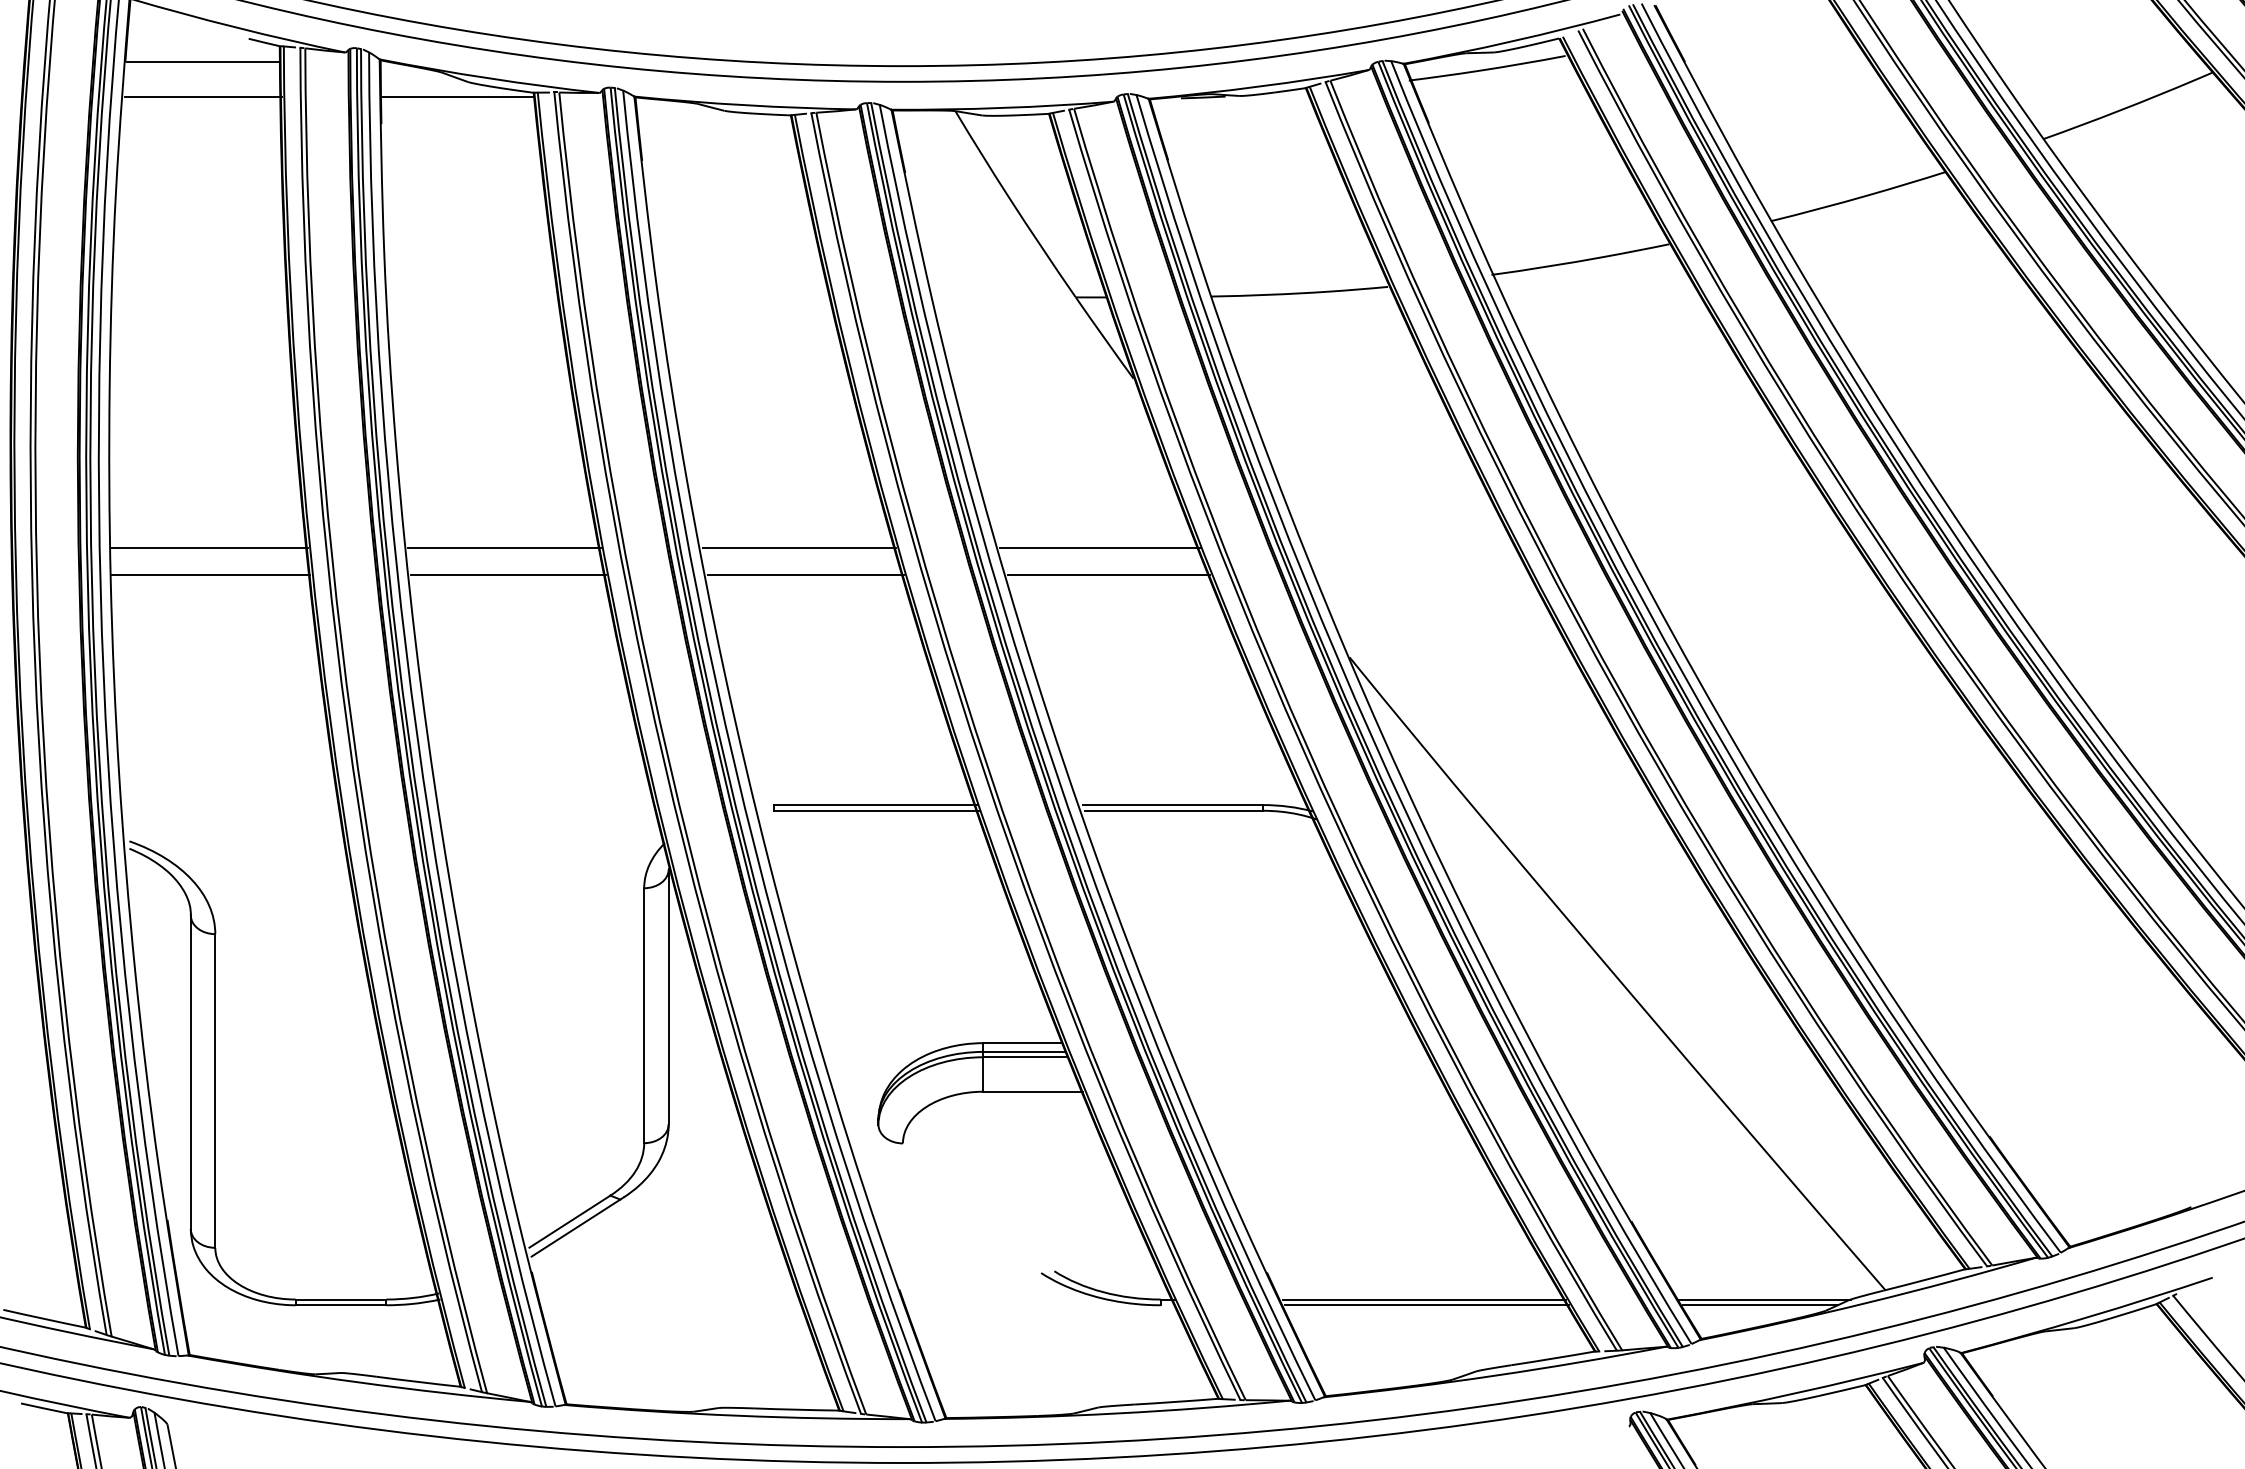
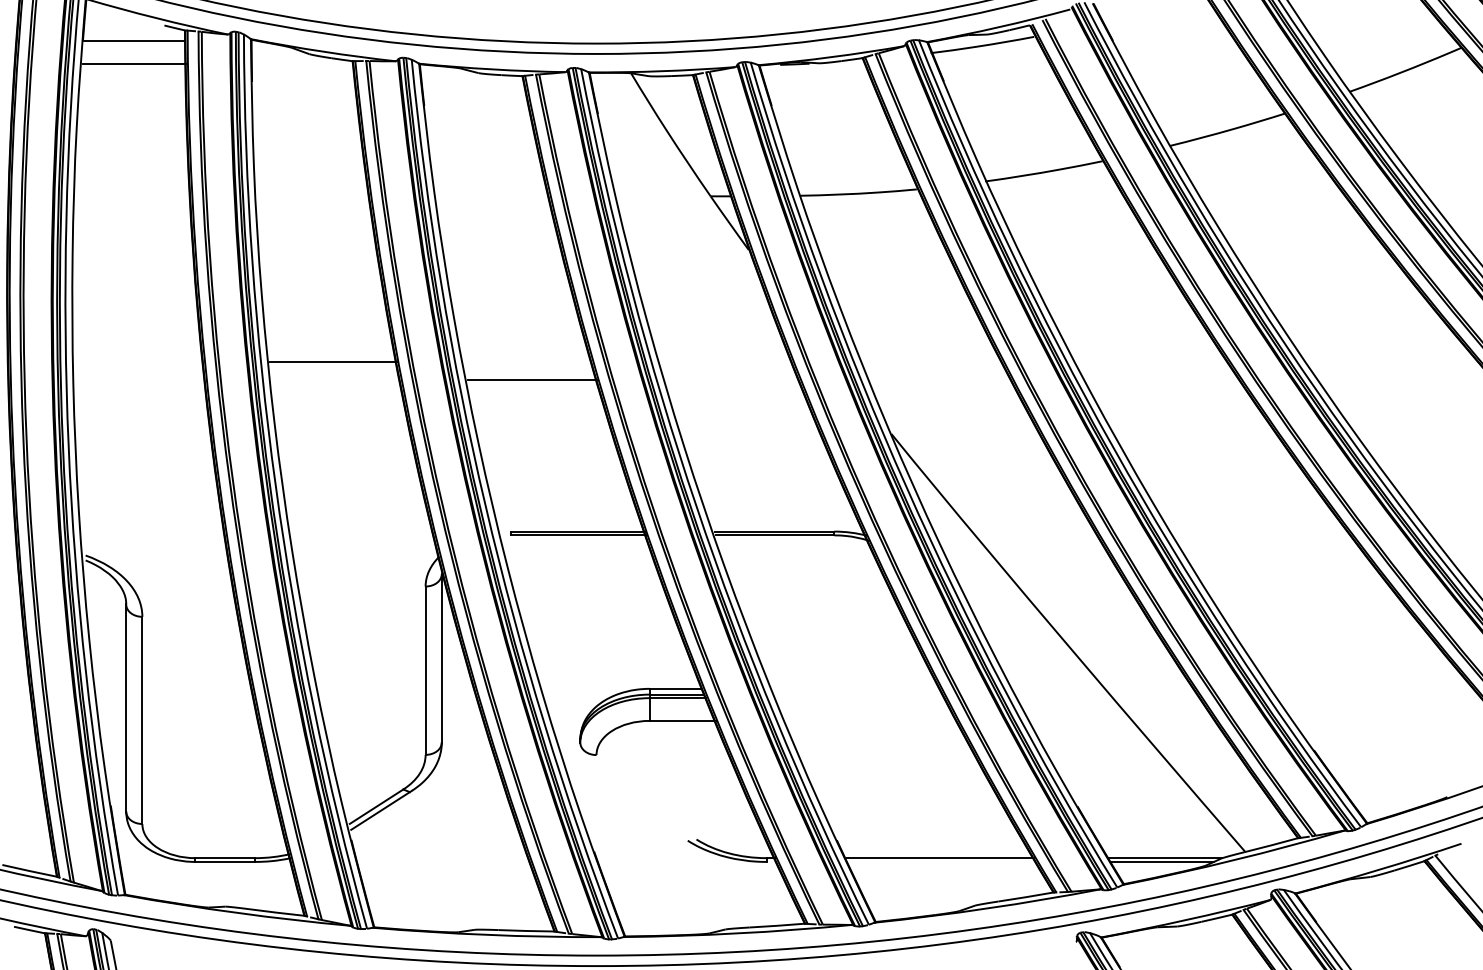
line: (457, 97) -> (302, 64), removed
line: (209, 547) -> (138, 361), removed
line: (799, 547) -> (528, 361), removed
line: (1099, 547) -> (726, 361), removed
line: (210, 574) -> (139, 379), removed
line: (507, 574) -> (335, 379), removed
line: (1108, 574) -> (732, 379), removed
line: (1426, 1304) -> (942, 861), removed

